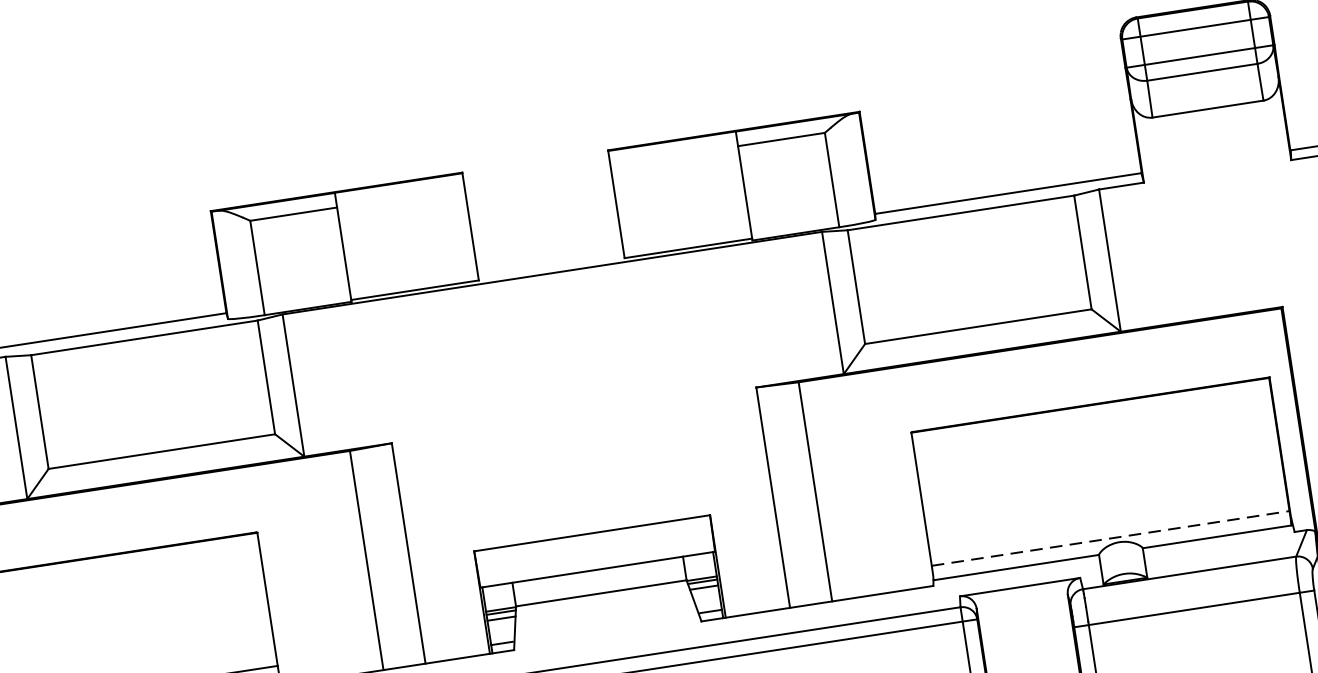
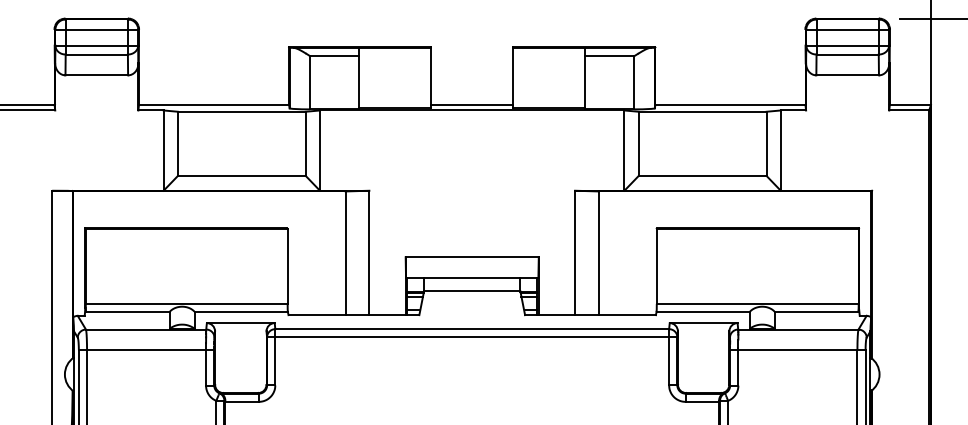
line: (551, 264) -> (472, 105), added
line: (1110, 537) -> (757, 303), dashed -> solid

